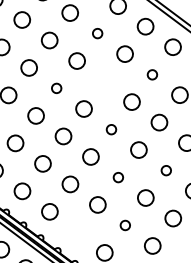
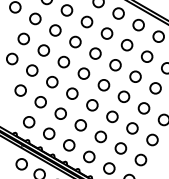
circle: (96, 32) -> (86, 21), size x1.67
circle: (151, 75) -> (126, 45), size x1.67
circle: (104, 81) -> (95, 53), added
circle: (56, 87) -> (63, 61), size x1.67
circle: (110, 129) -> (103, 85), size x1.67
circle: (165, 170) -> (143, 108), size x1.67
circle: (118, 176) -> (112, 116), size x1.67
circle: (124, 225) -> (120, 148), size x1.67
circle: (77, 231) -> (89, 156), added

